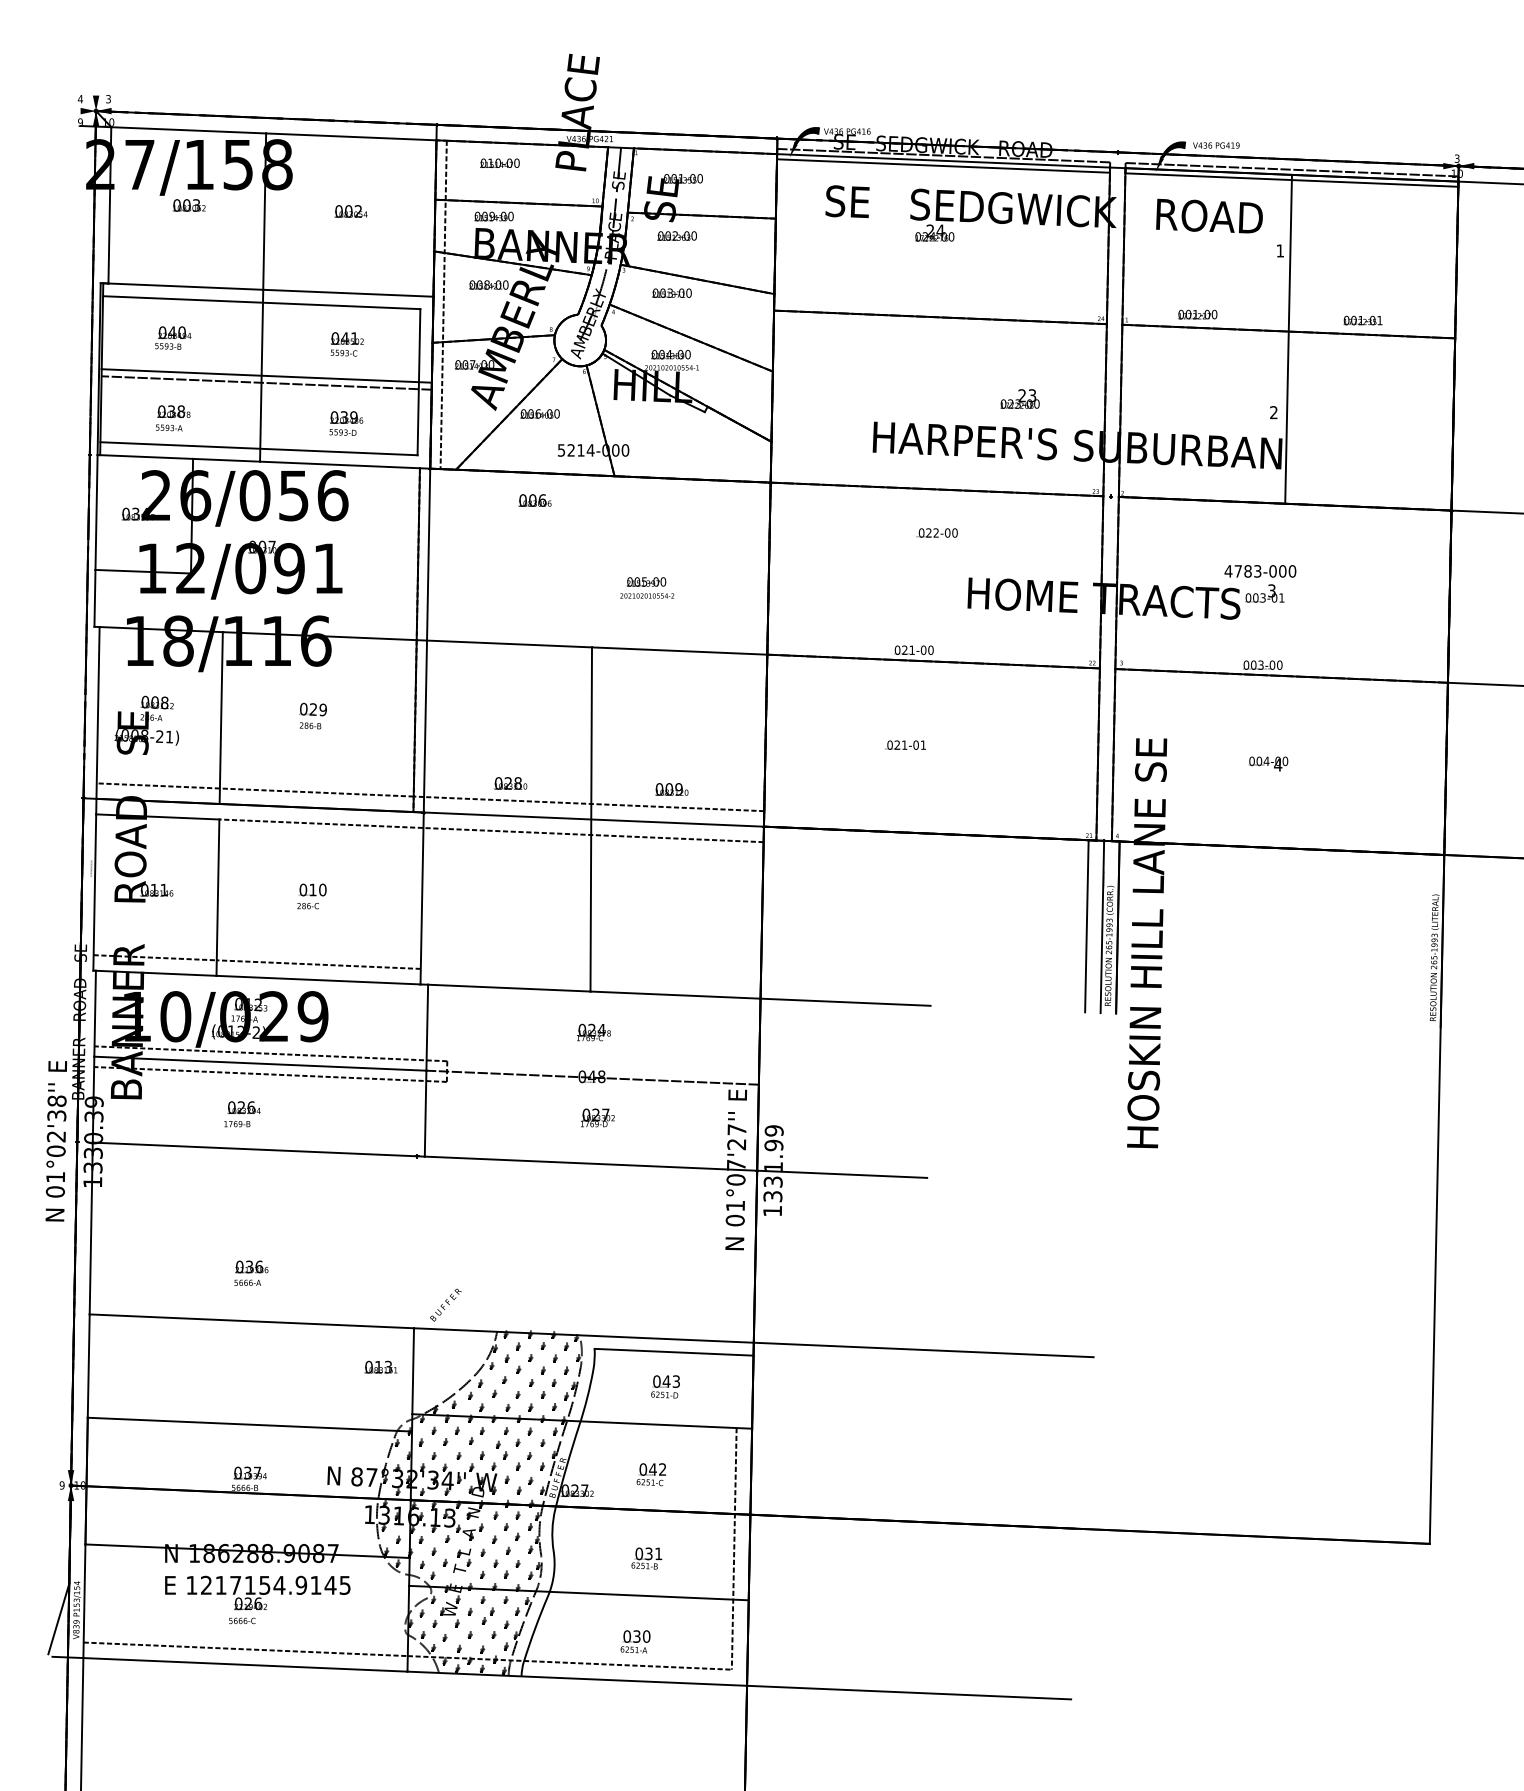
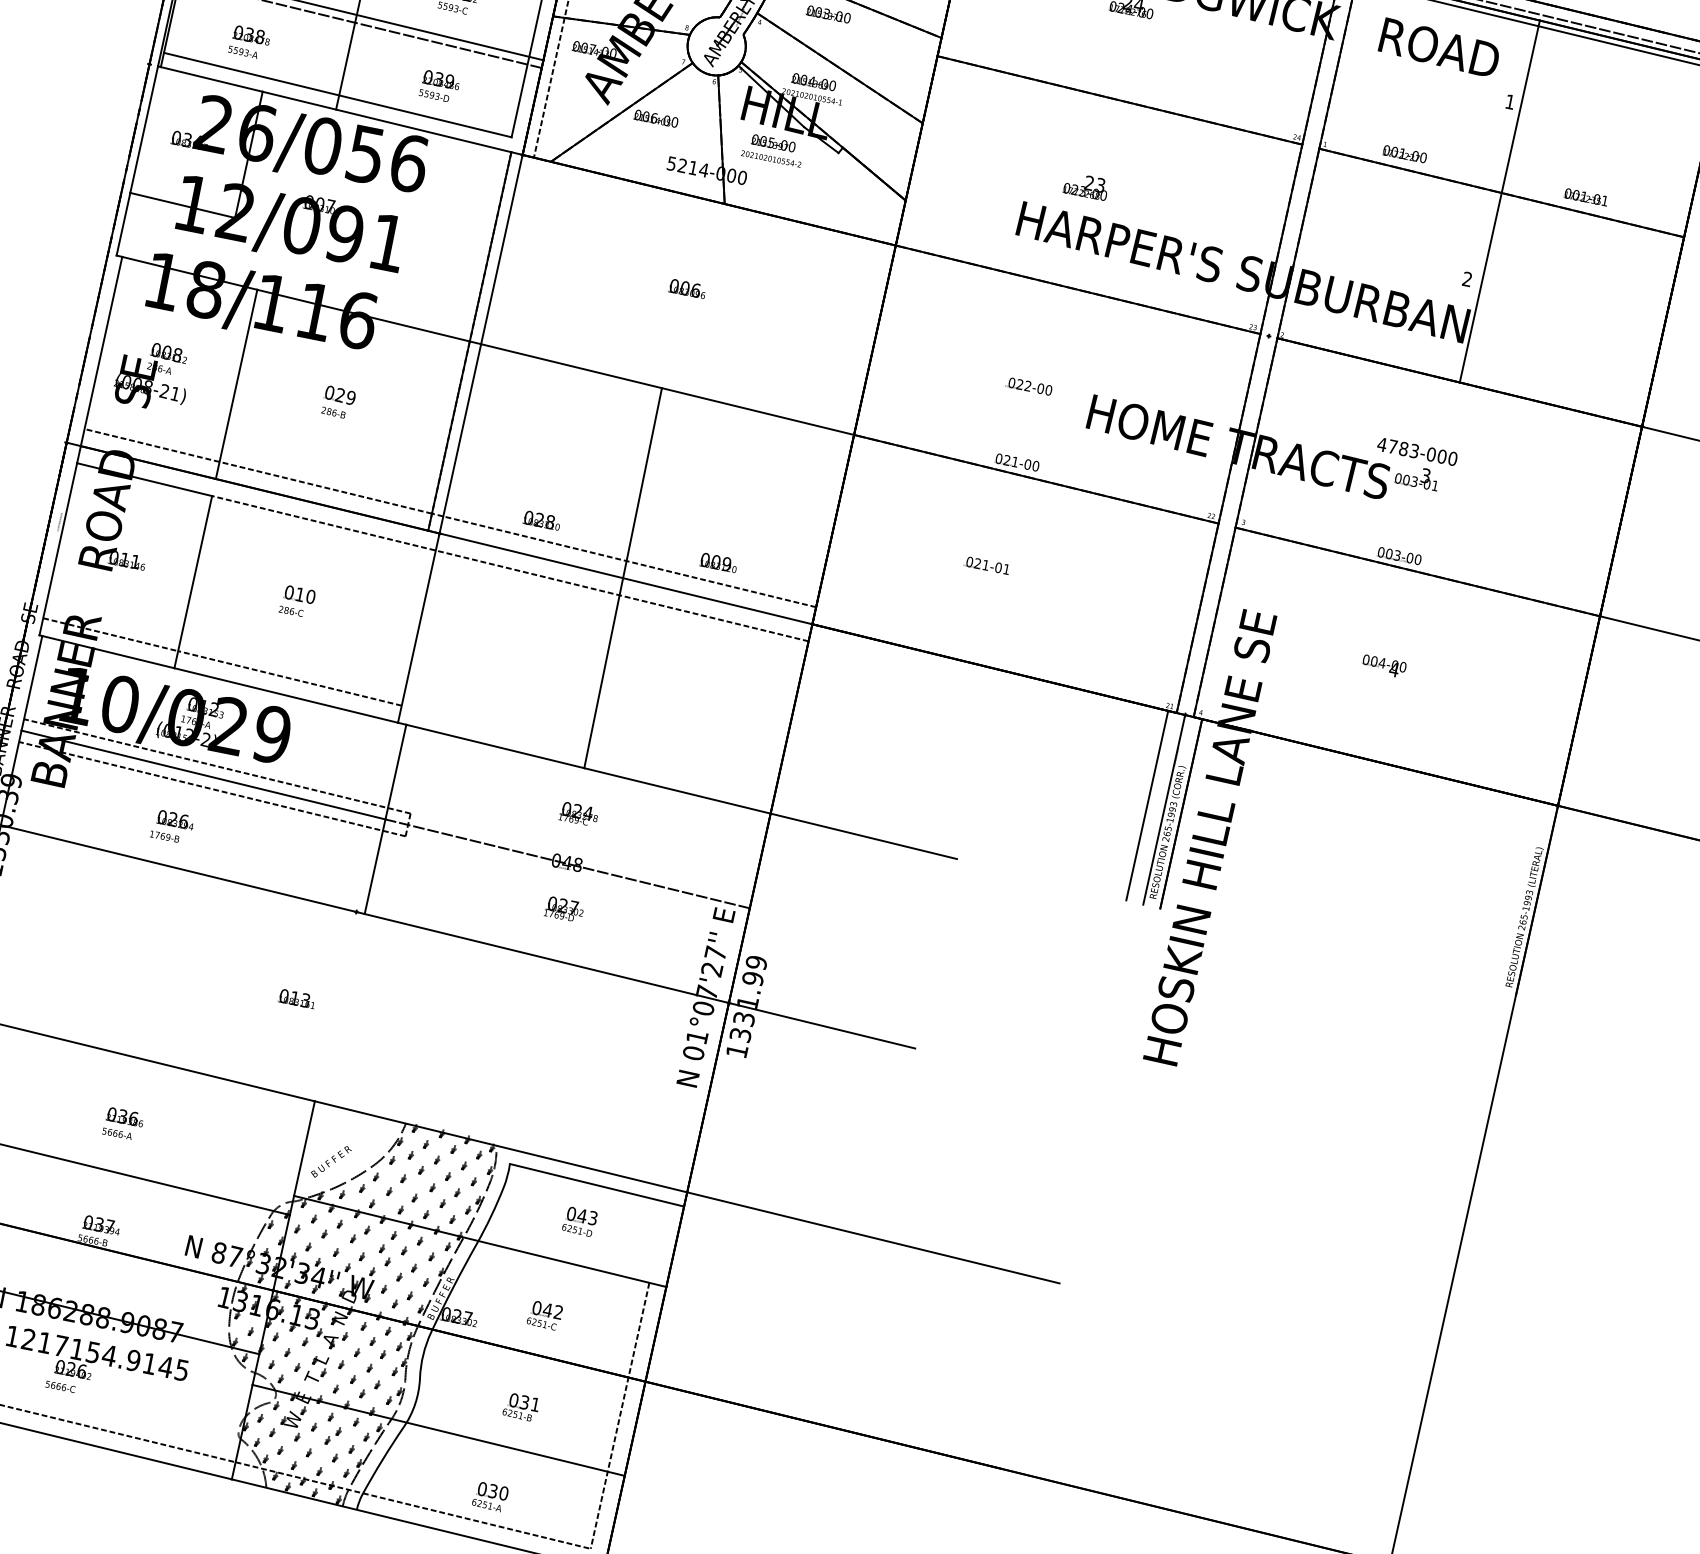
text: (1019, 398) -> (1085, 185), moved
text: (534, 500) -> (686, 288), moved
text: (936, 532) -> (1028, 385), moved
text: (647, 587) -> (773, 149), moved
text: (251, 1272) -> (123, 1123), moved
text: (445, 1304) -> (331, 1161), moved
text: (380, 1366) -> (297, 998), moved

